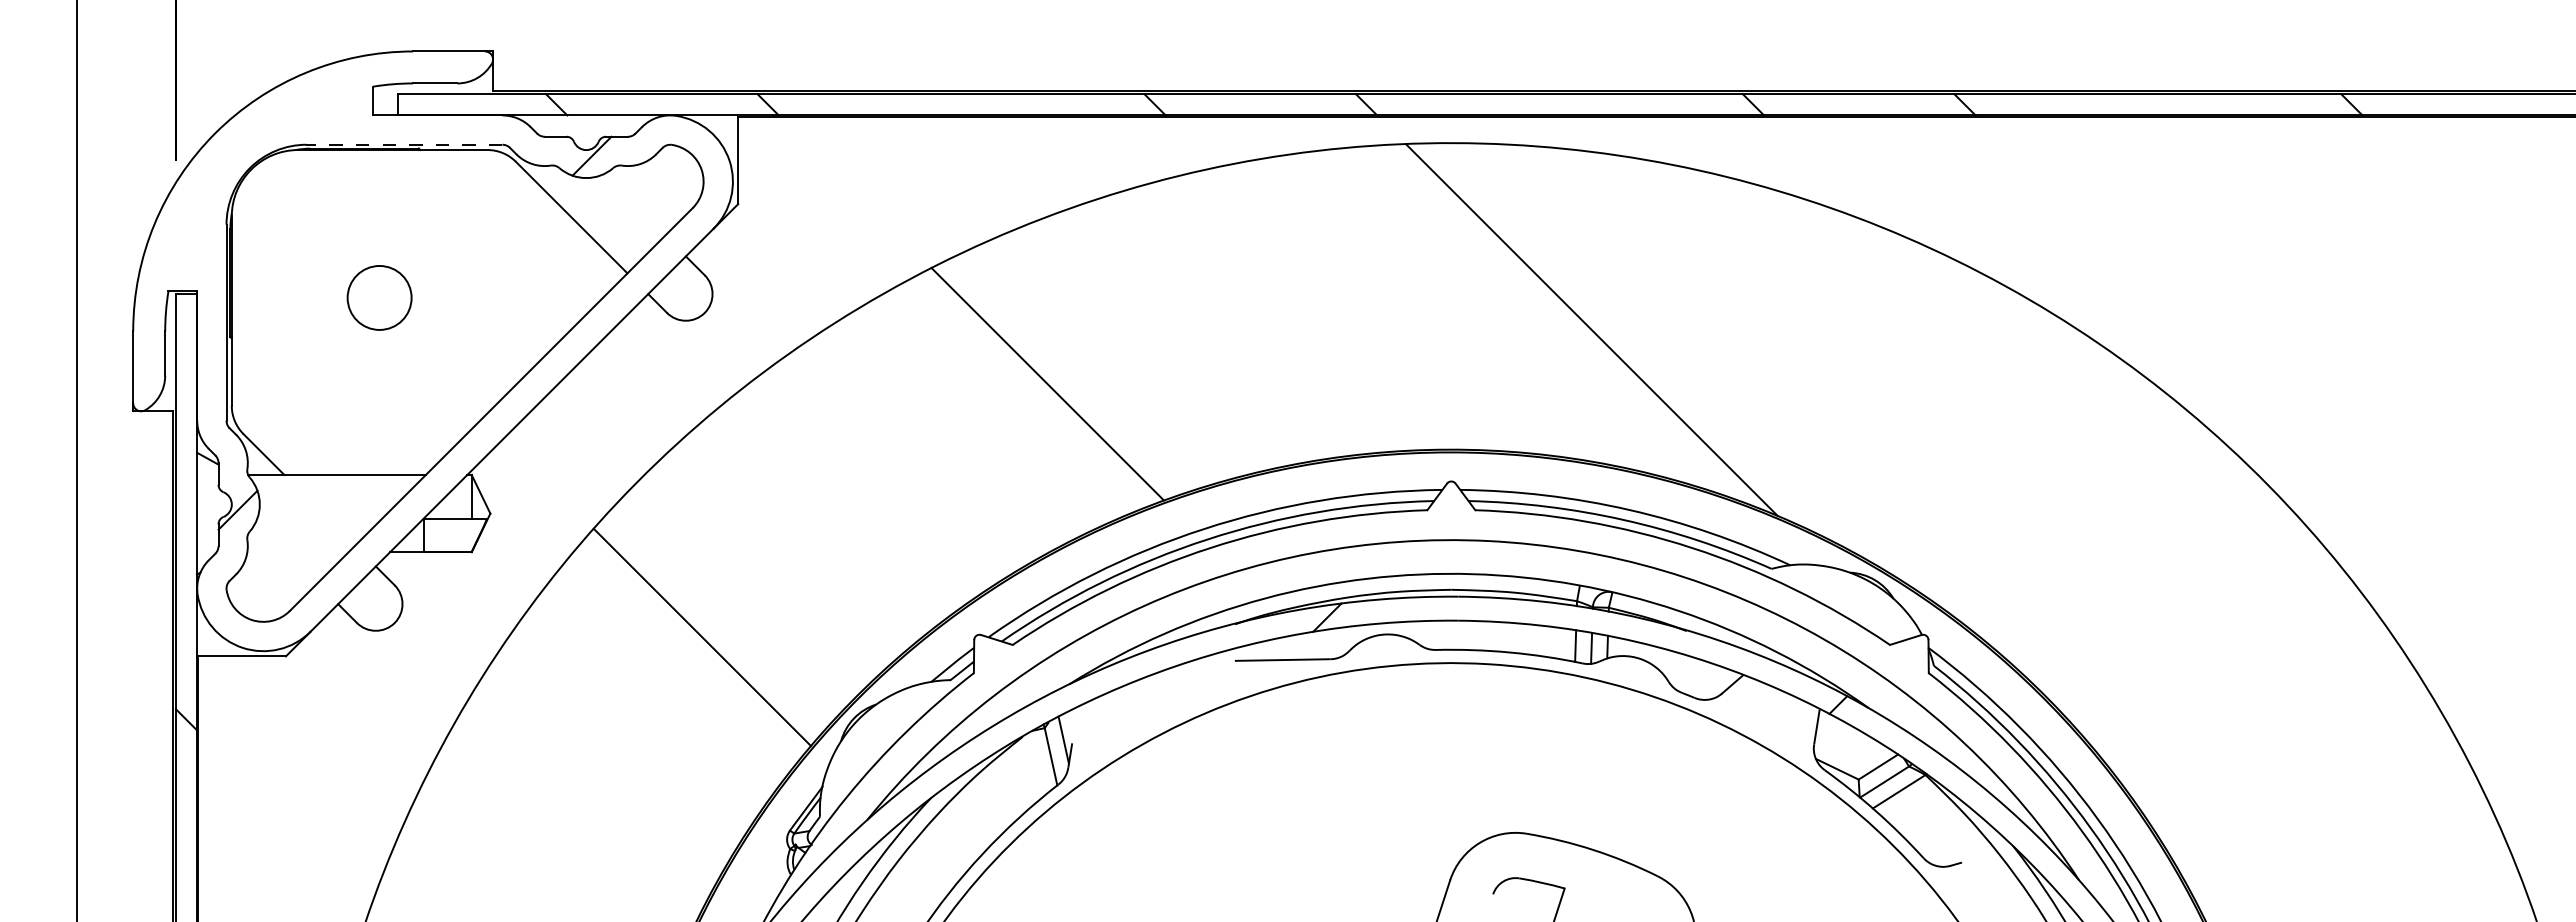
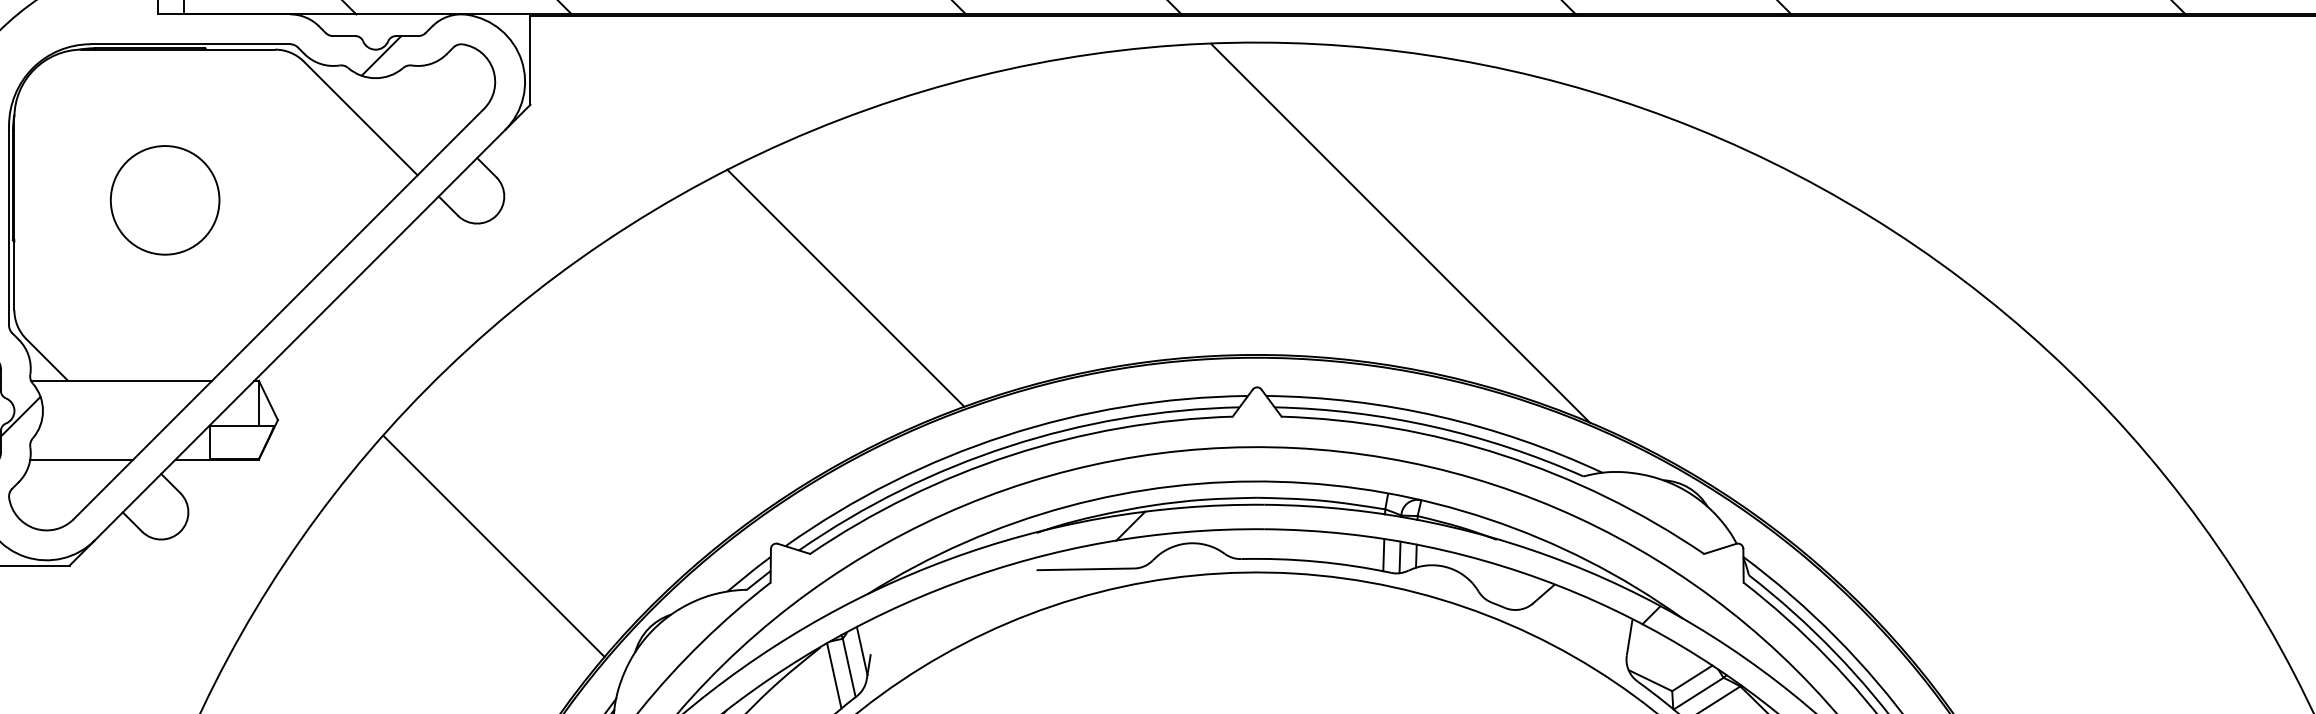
line: (404, 144) -> (190, 44), dashed -> solid
circle: (379, 297) -> (164, 199), size x1.67
line: (297, 552) -> (81, 459), added
line: (1036, 764) -> (834, 675), added

